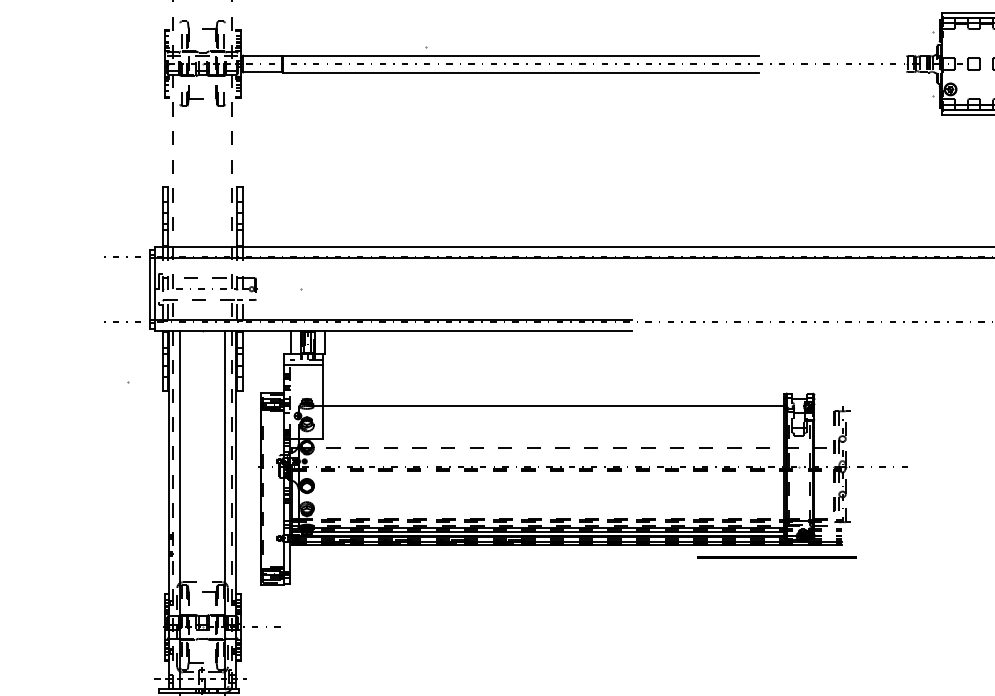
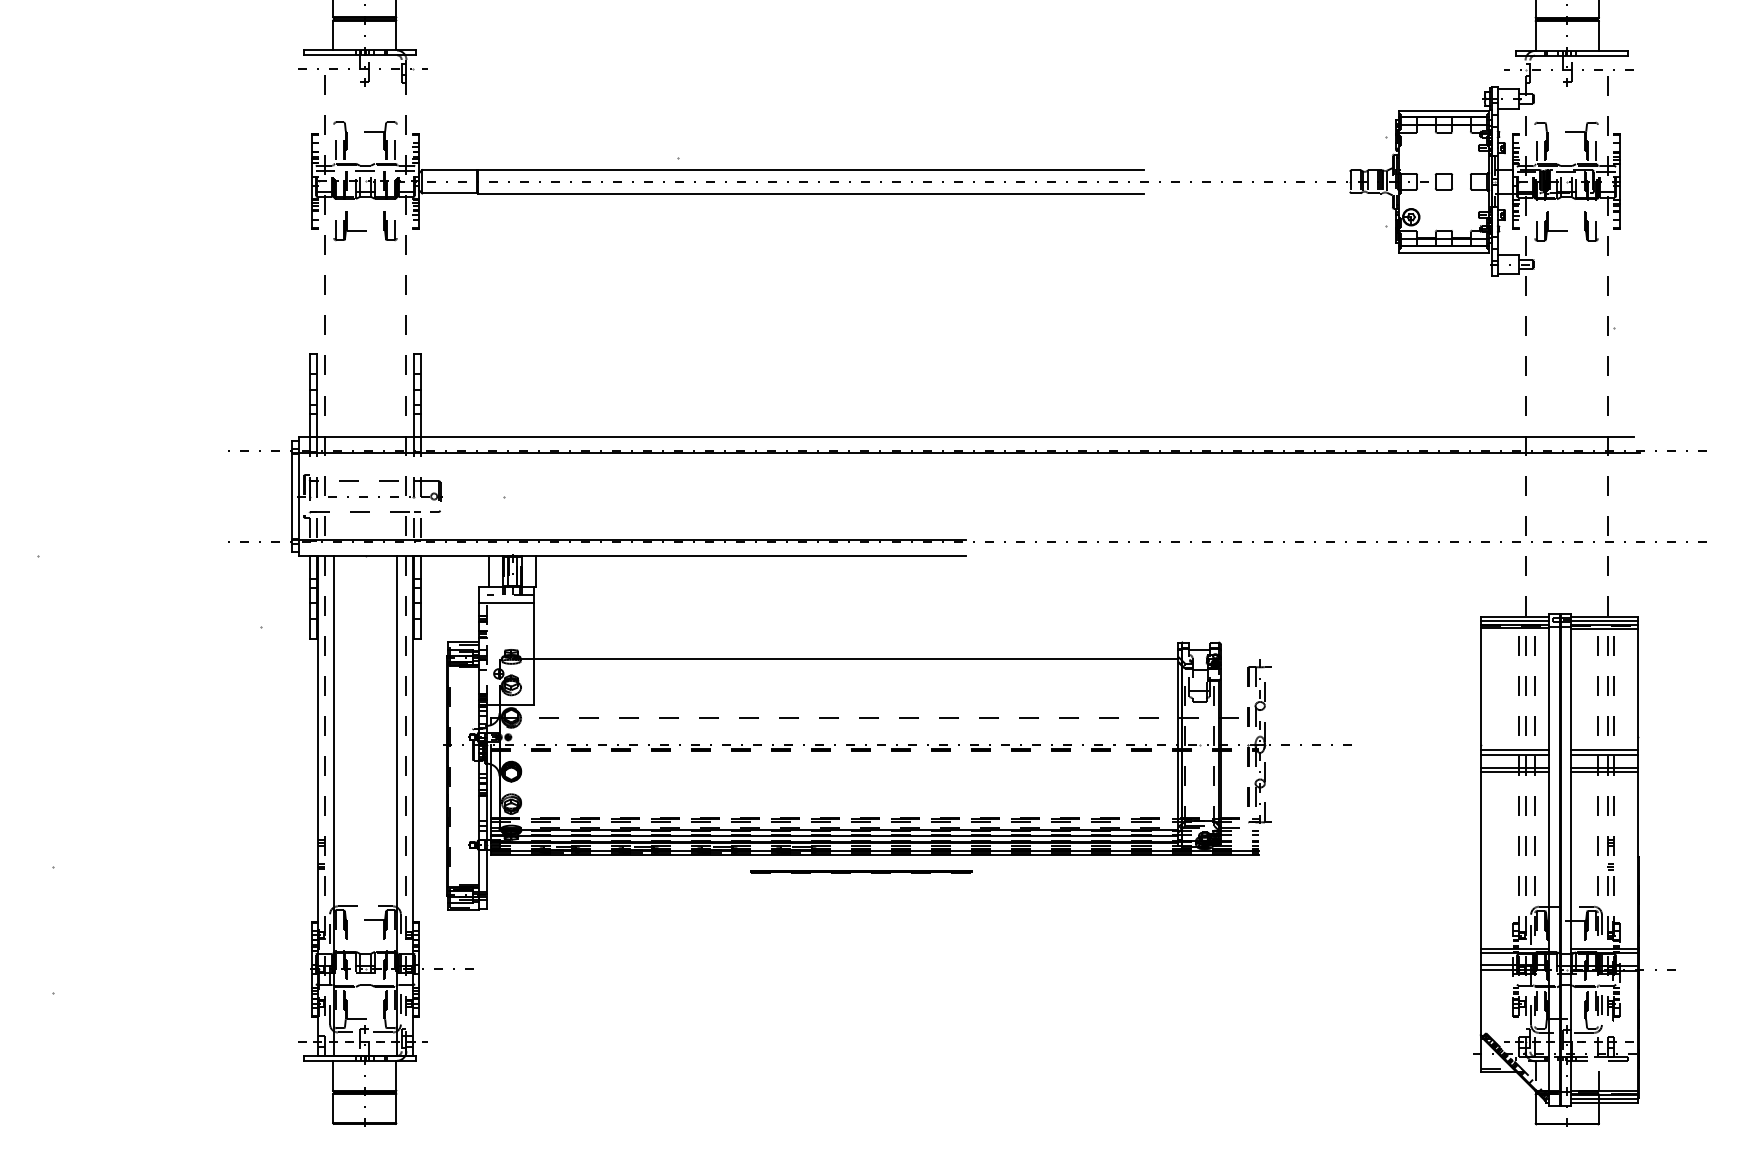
line: (776, 557) -> (861, 871), moved

